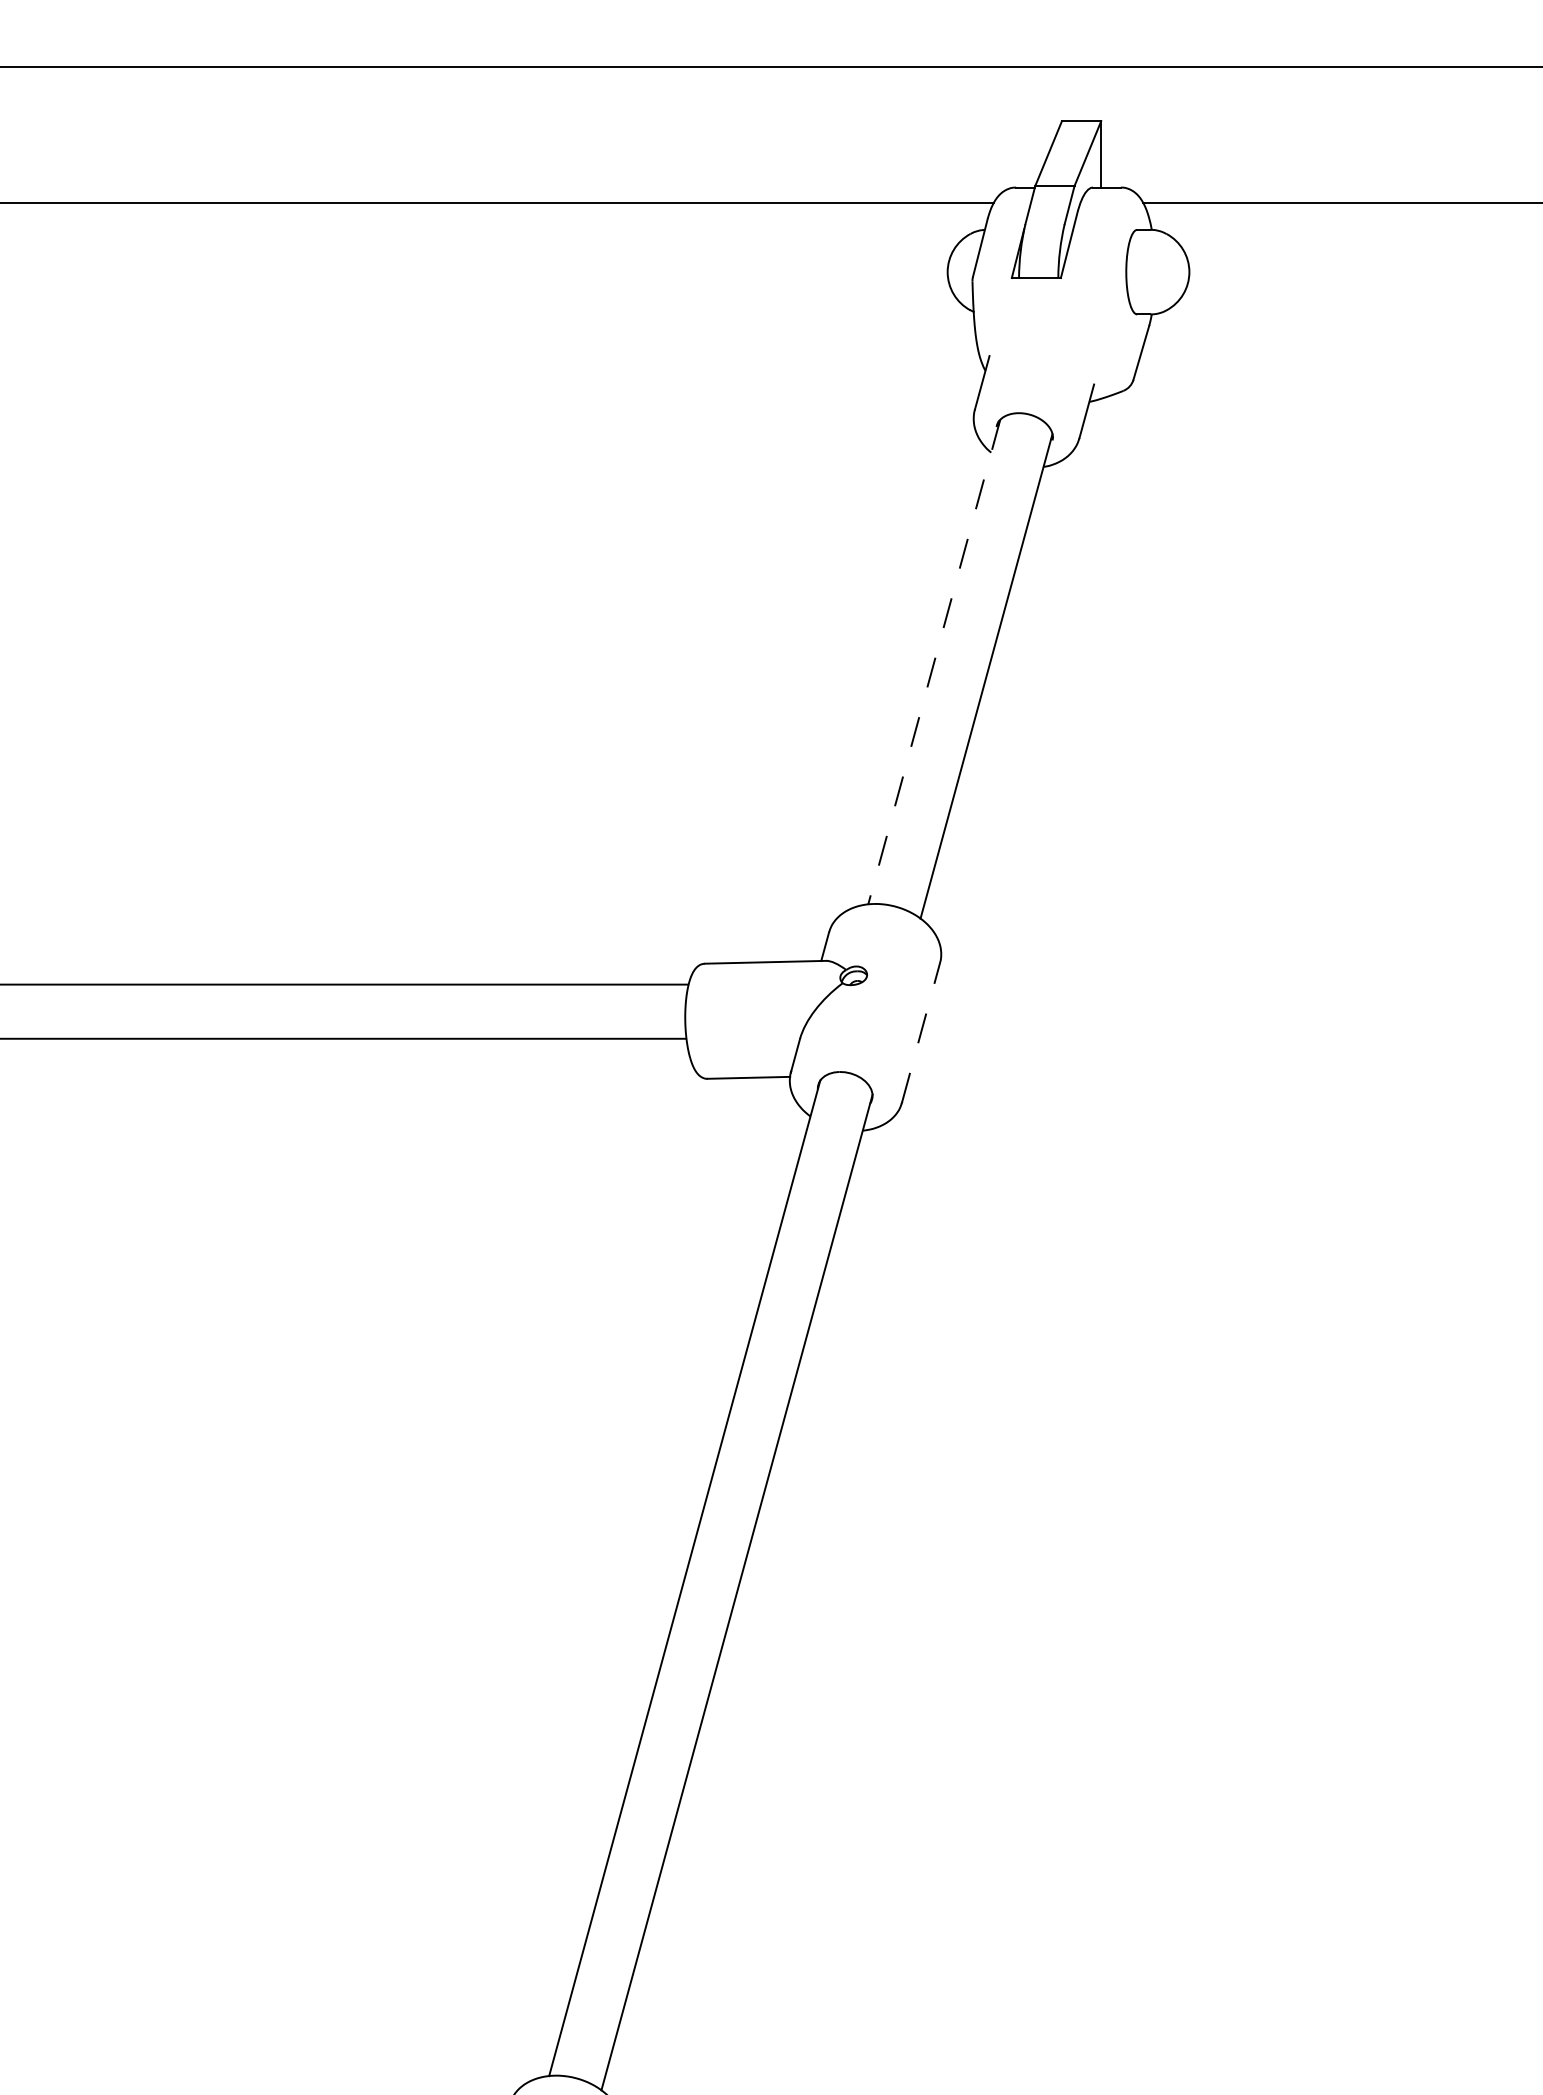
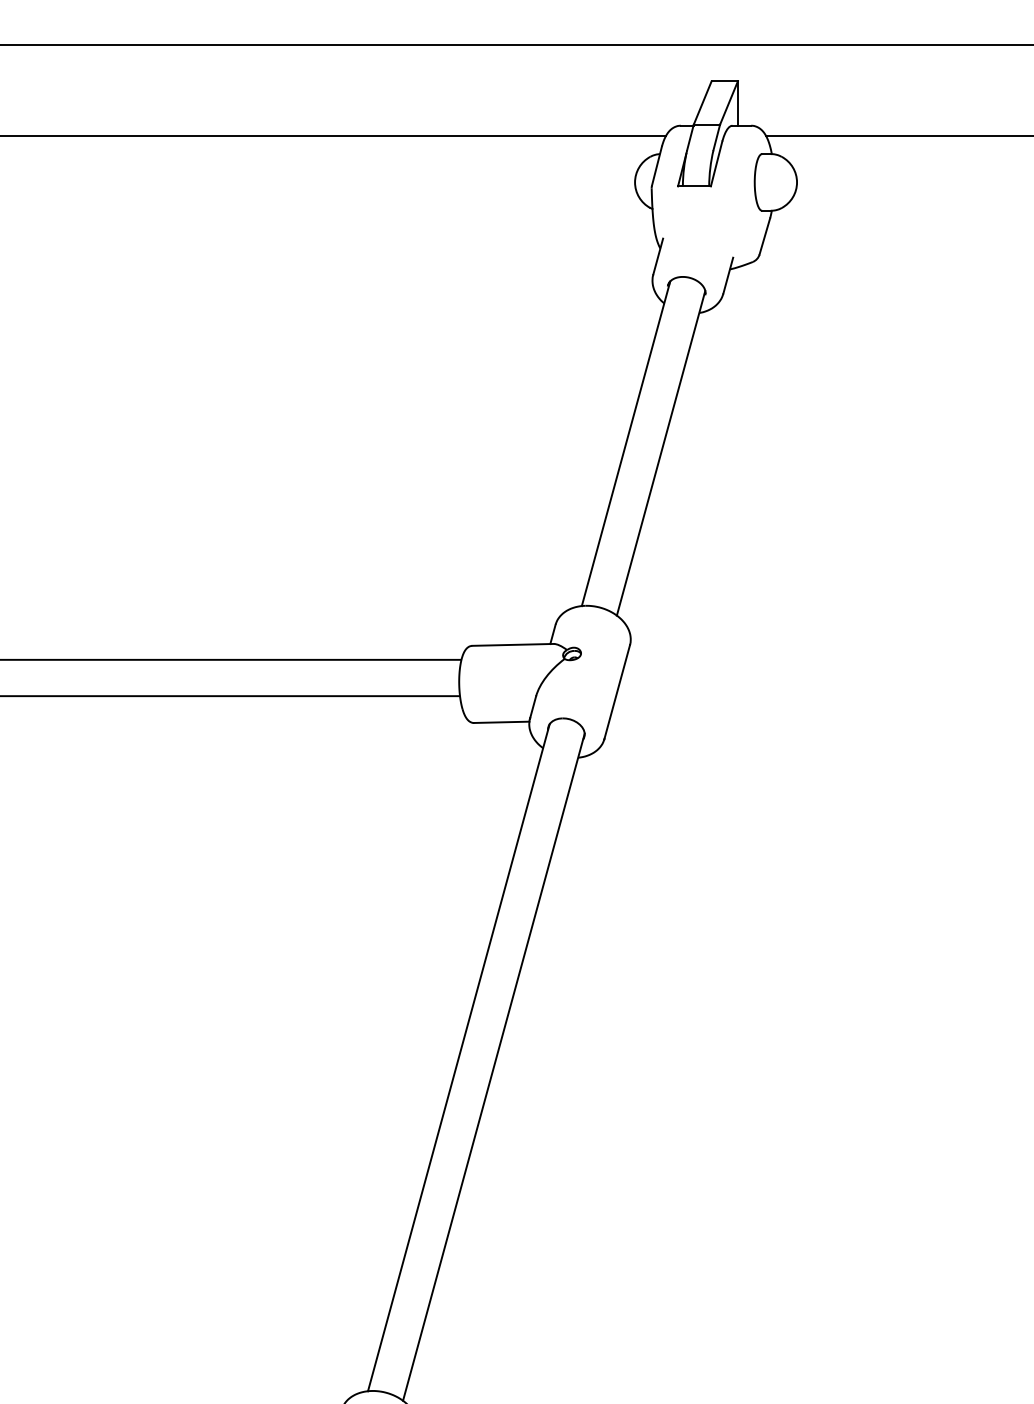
line: (933, 663) -> (625, 444), dashed -> solid
line: (921, 1033) -> (617, 692), dashed -> solid

